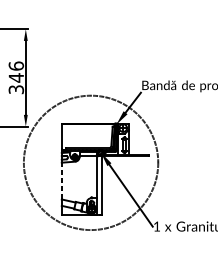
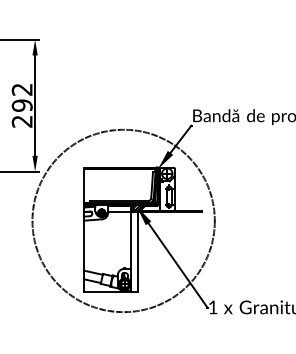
text: (15, 77) -> (21, 105), 346 -> 292
line: (61, 180) -> (83, 245), dashed -> solid

